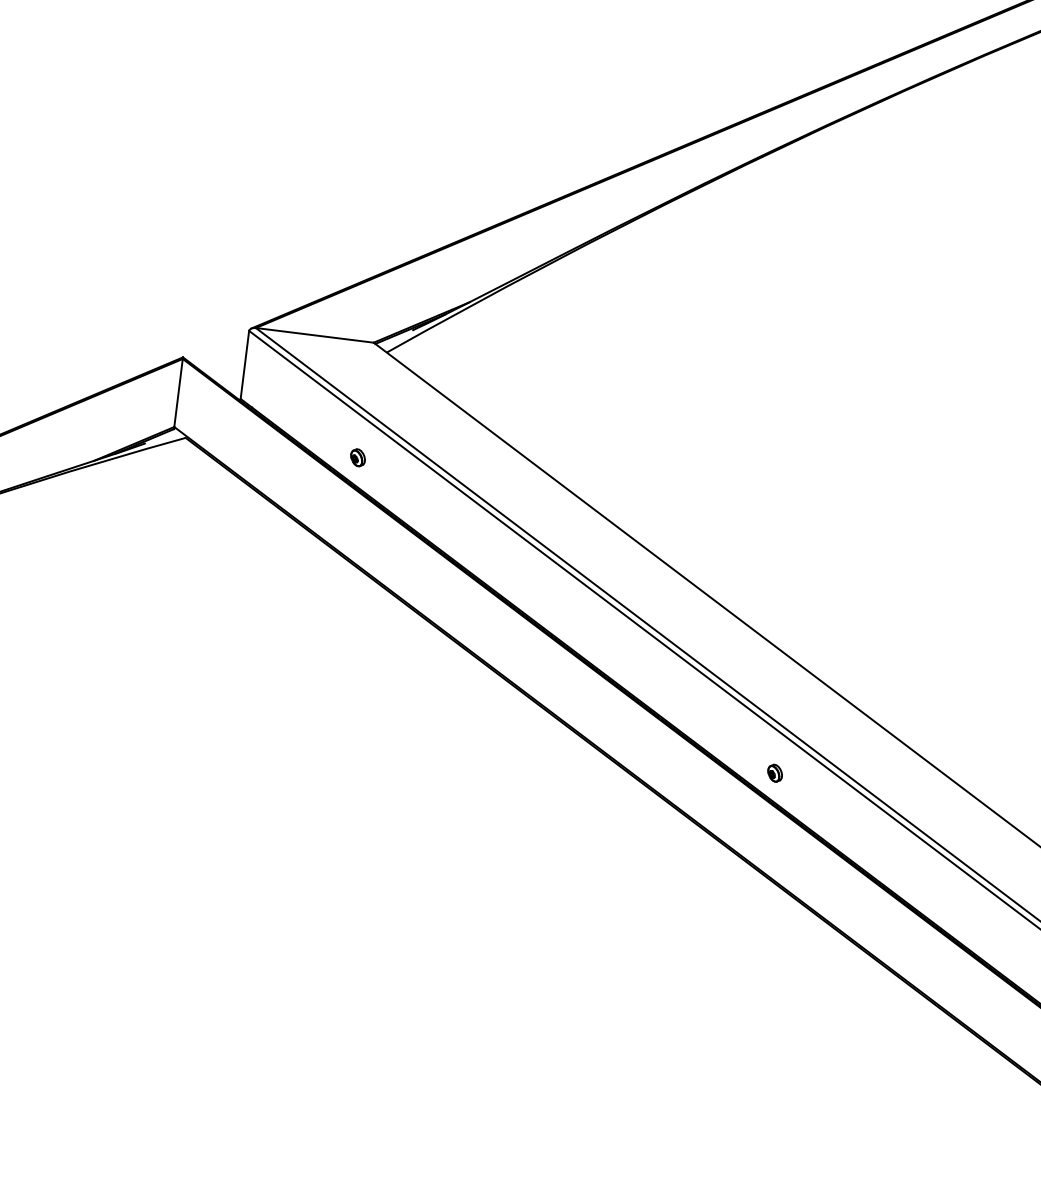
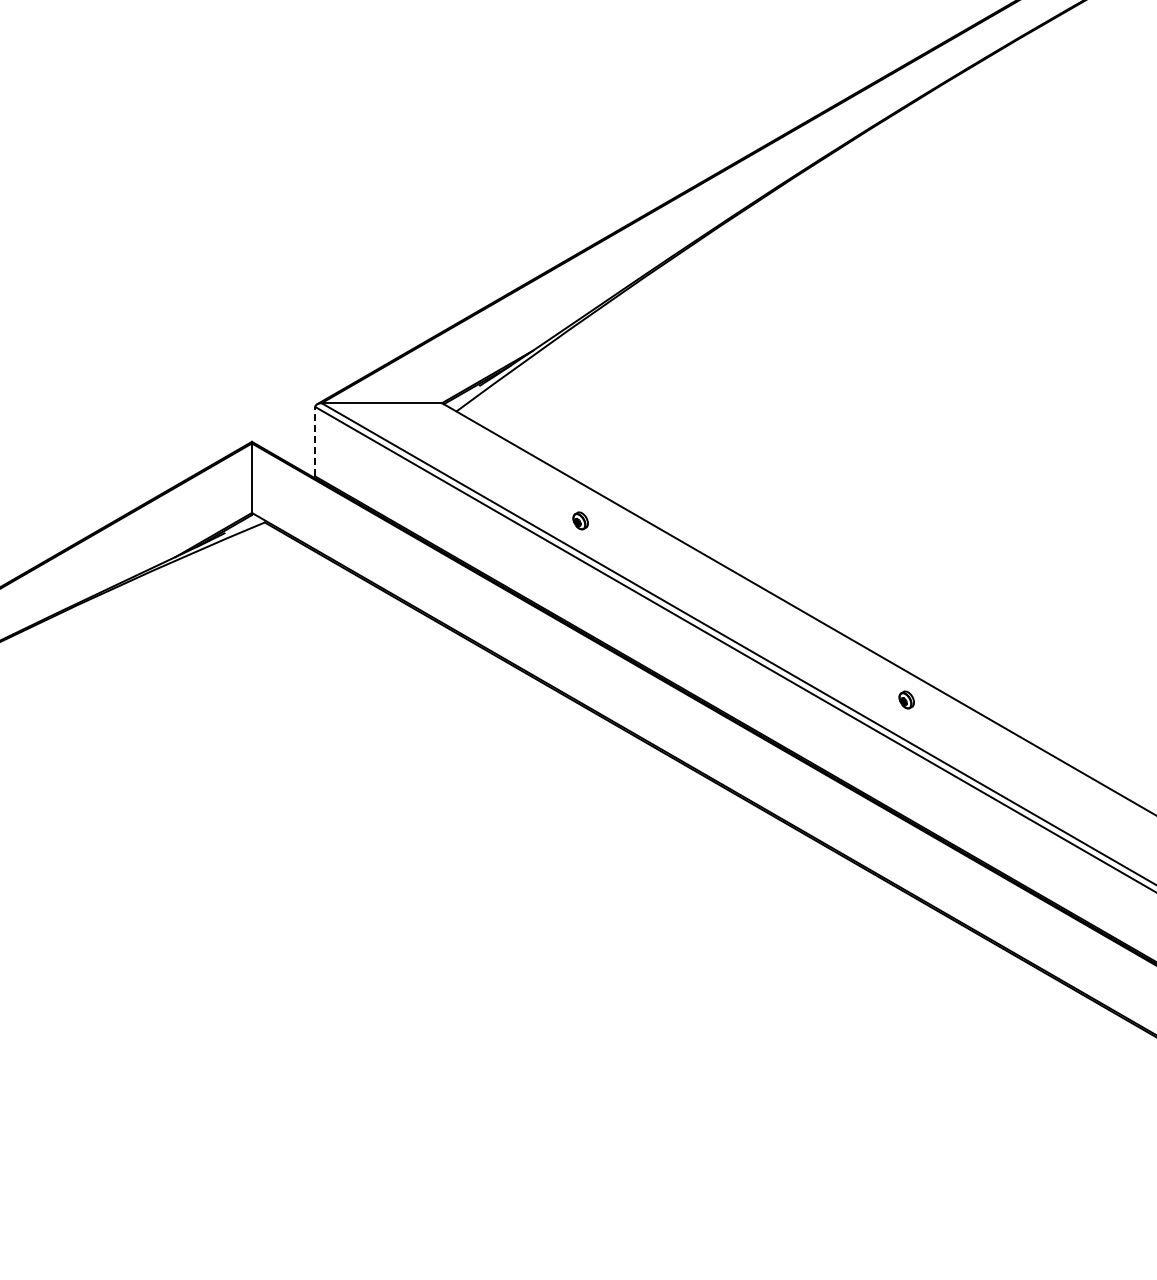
line: (245, 364) -> (315, 441), solid -> dashed
part: (357, 457) -> (580, 520), moved
part: (774, 772) -> (906, 699), moved

